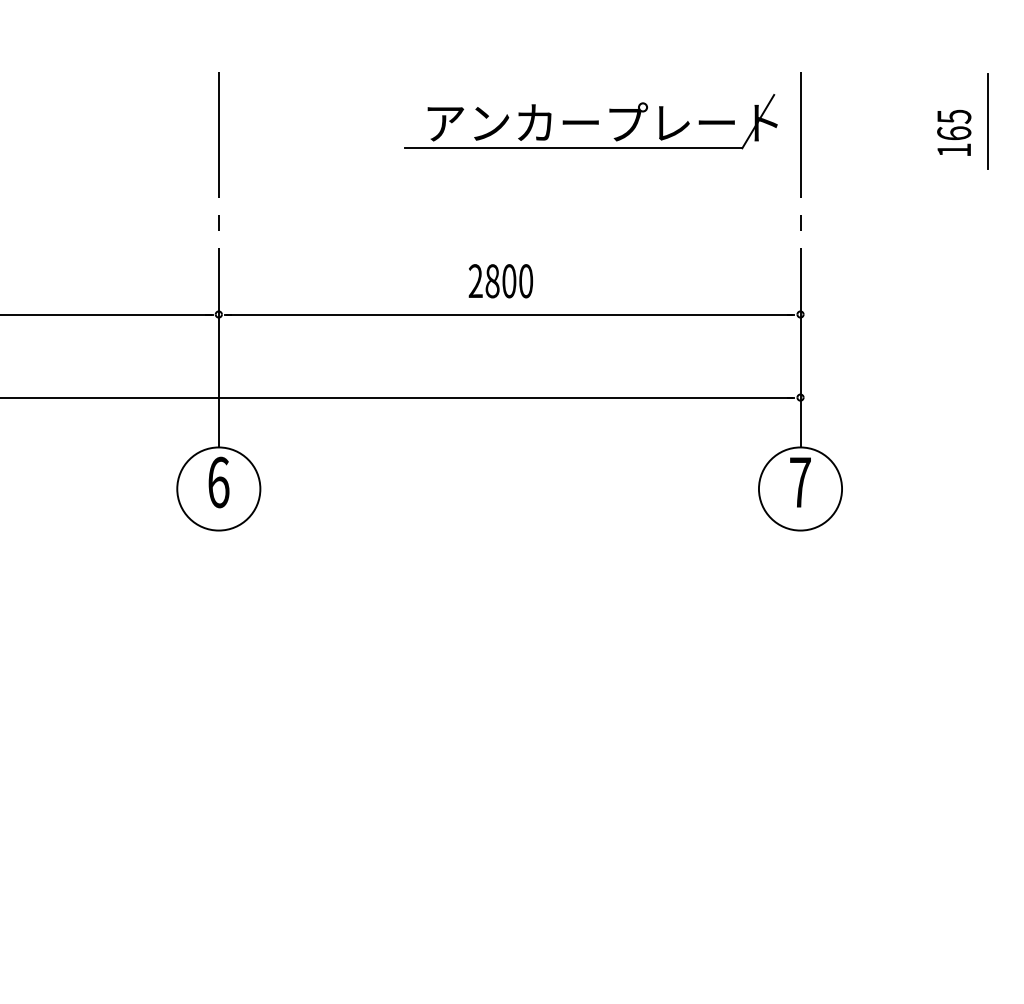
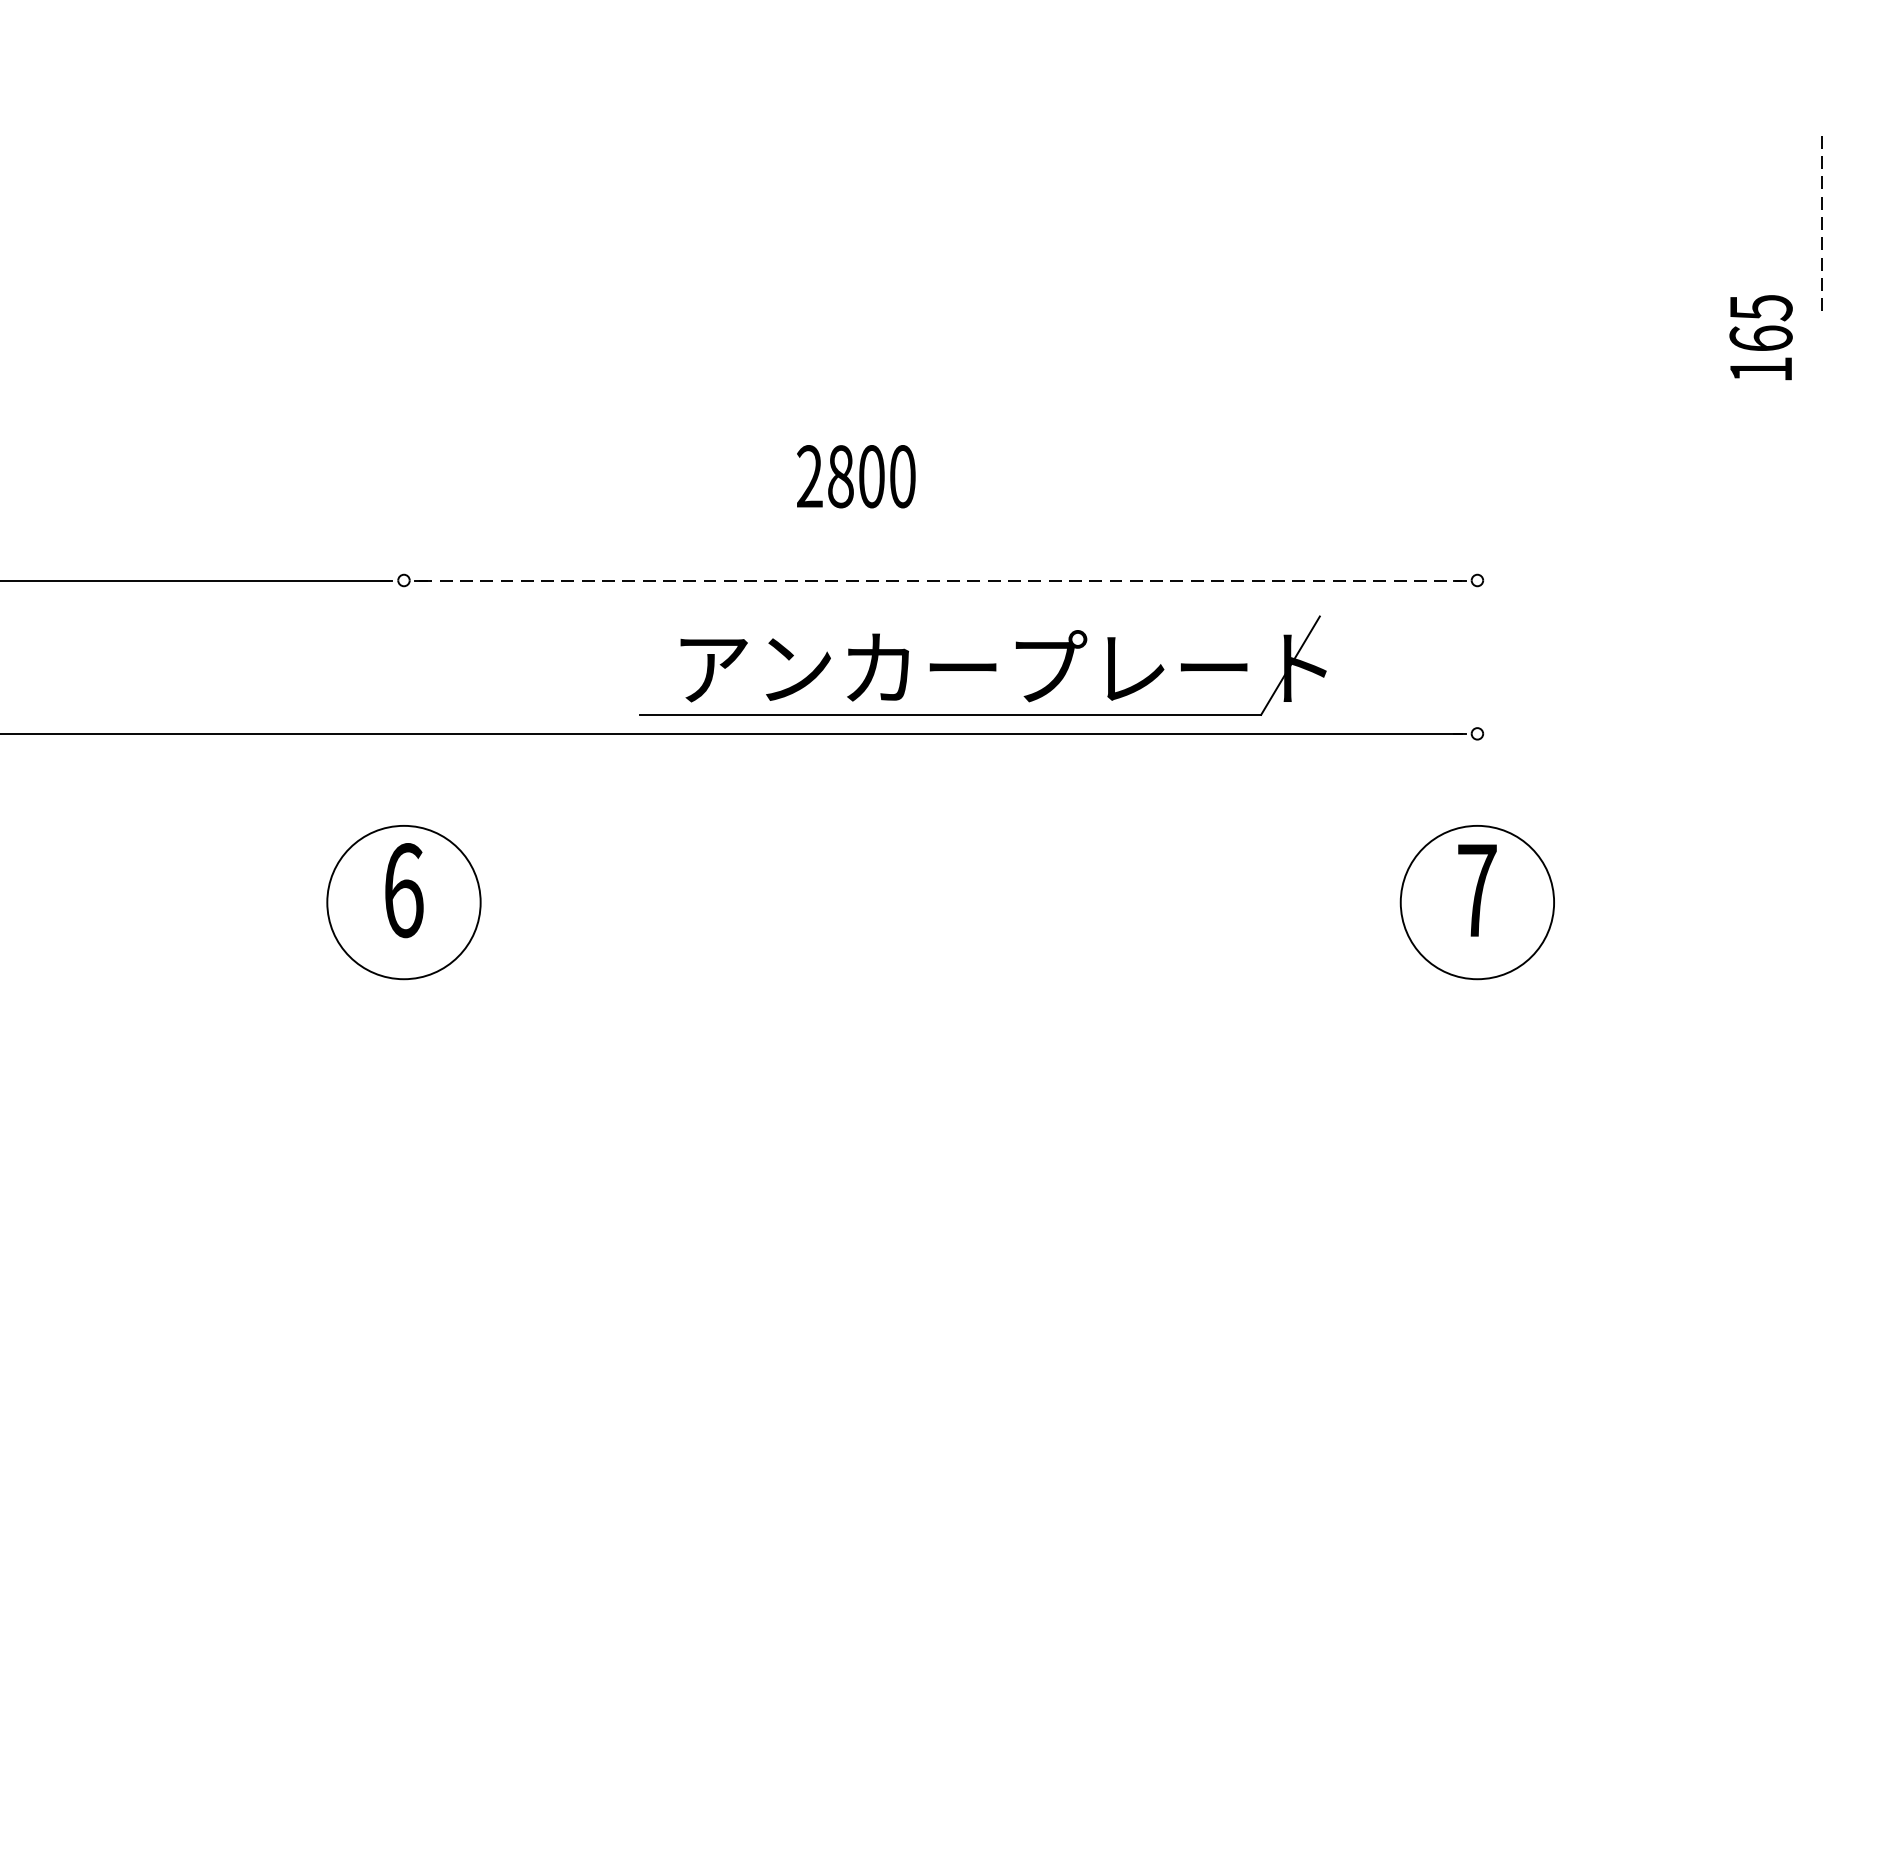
part: (590, 121) -> (980, 665), moved
line: (987, 121) -> (1822, 224), solid -> dashed
text: (954, 132) -> (1761, 336), moved
line: (218, 259) -> (403, 478), removed
line: (800, 259) -> (1477, 478), removed
text: (500, 281) -> (855, 477), moved
line: (509, 314) -> (940, 580), solid -> dashed

